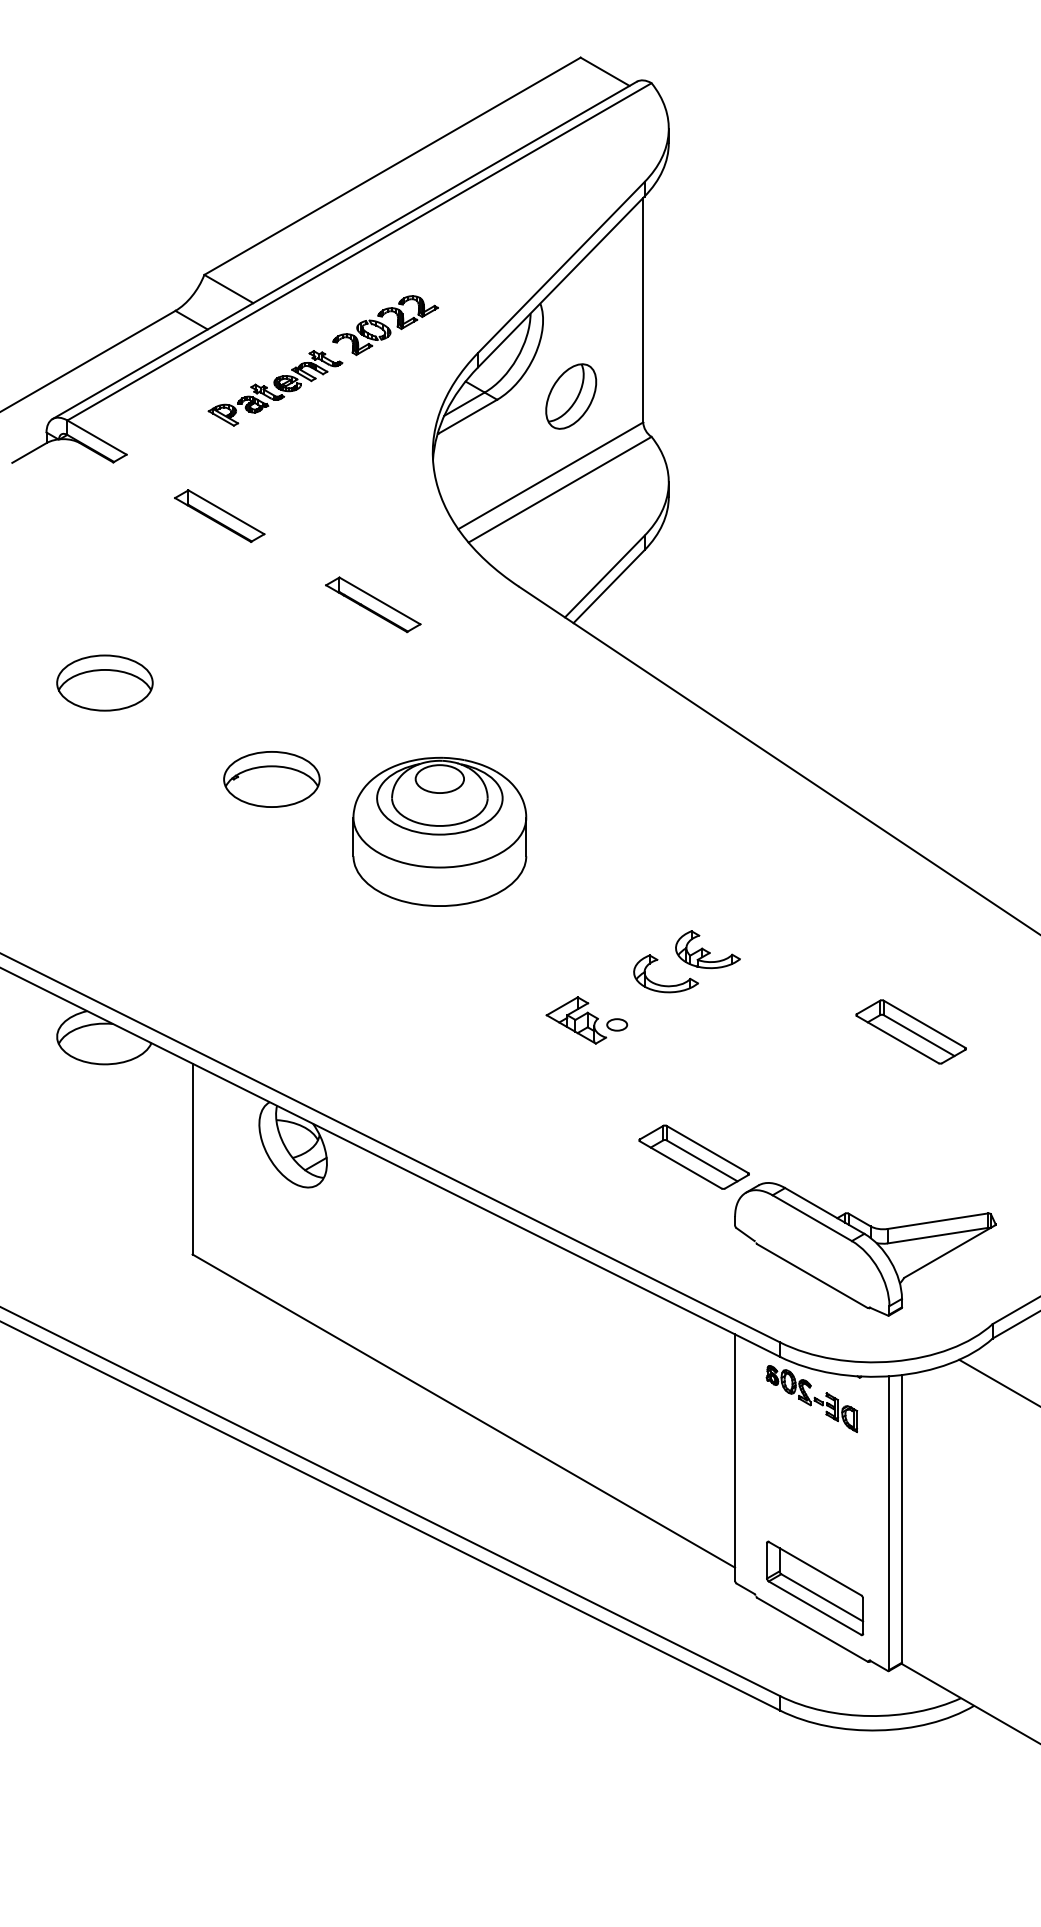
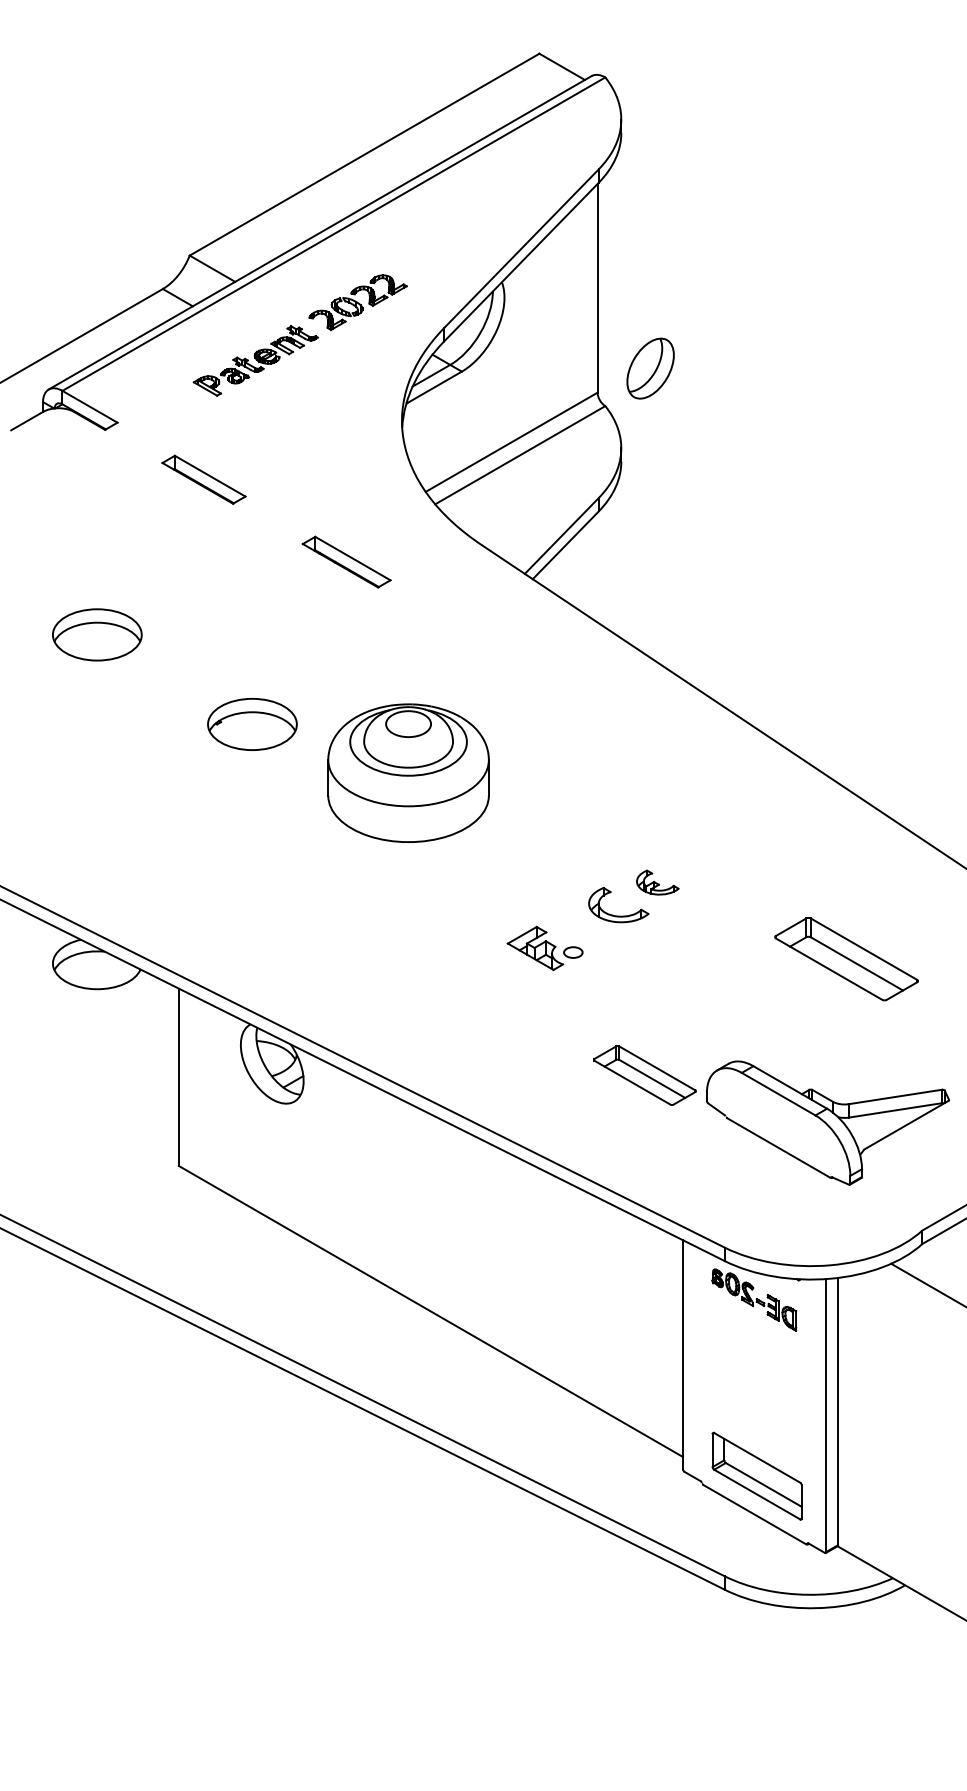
part: (571, 396) -> (650, 368), moved
part: (707, 949) -> (657, 882), size x0.7
part: (911, 1031) -> (846, 958), size x1.4
part: (864, 1248) -> (827, 1122), moved

